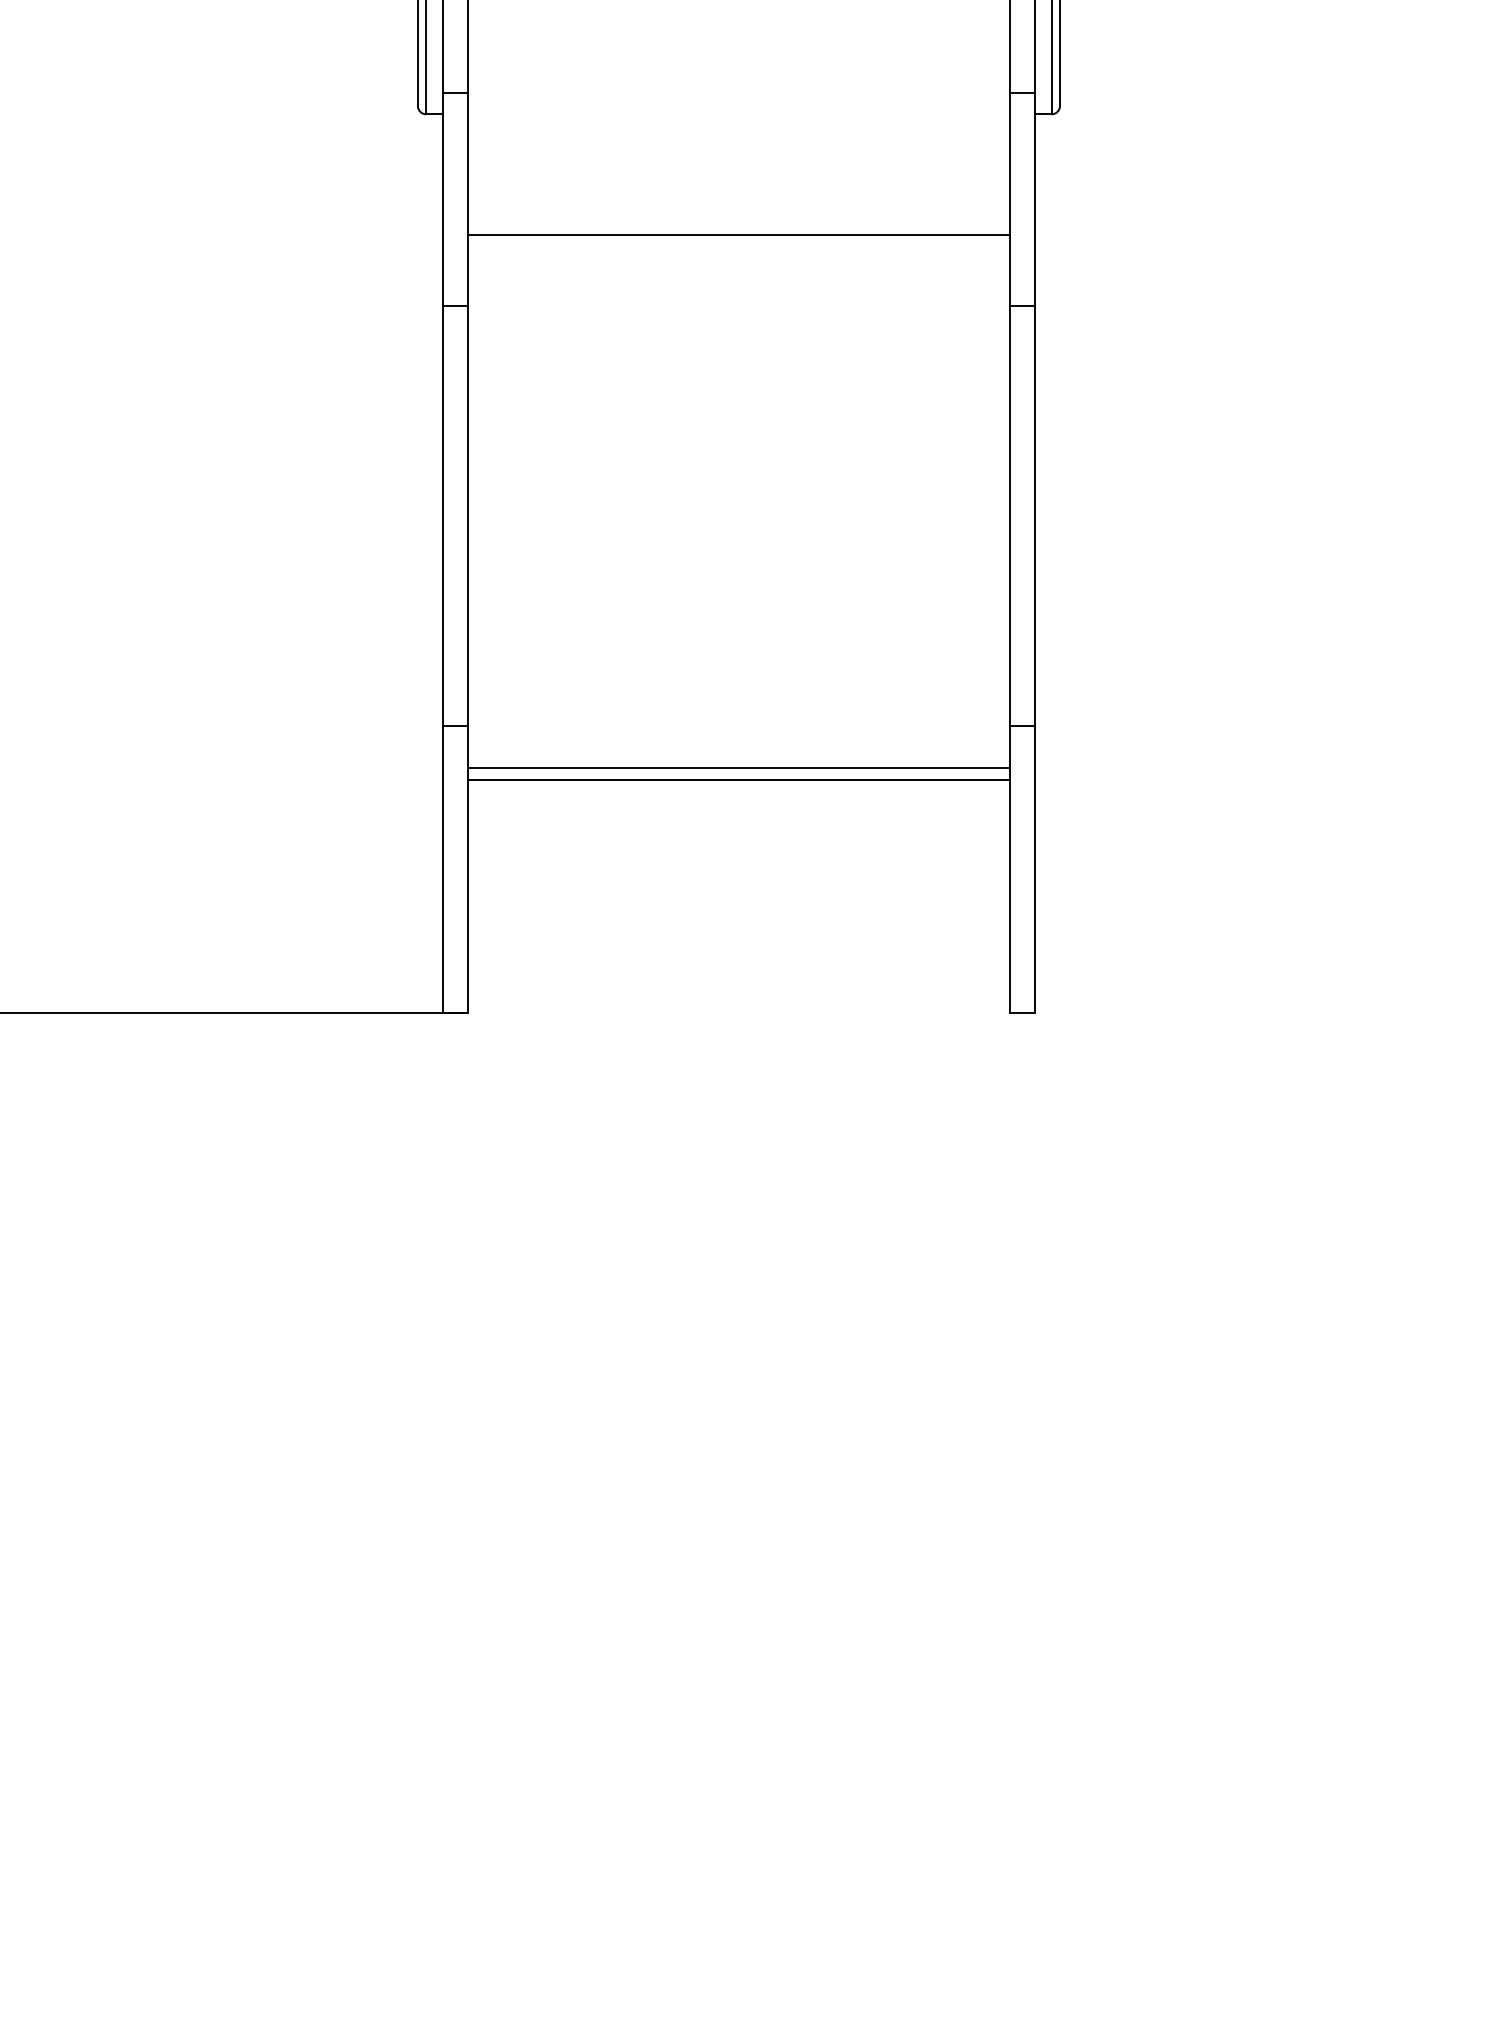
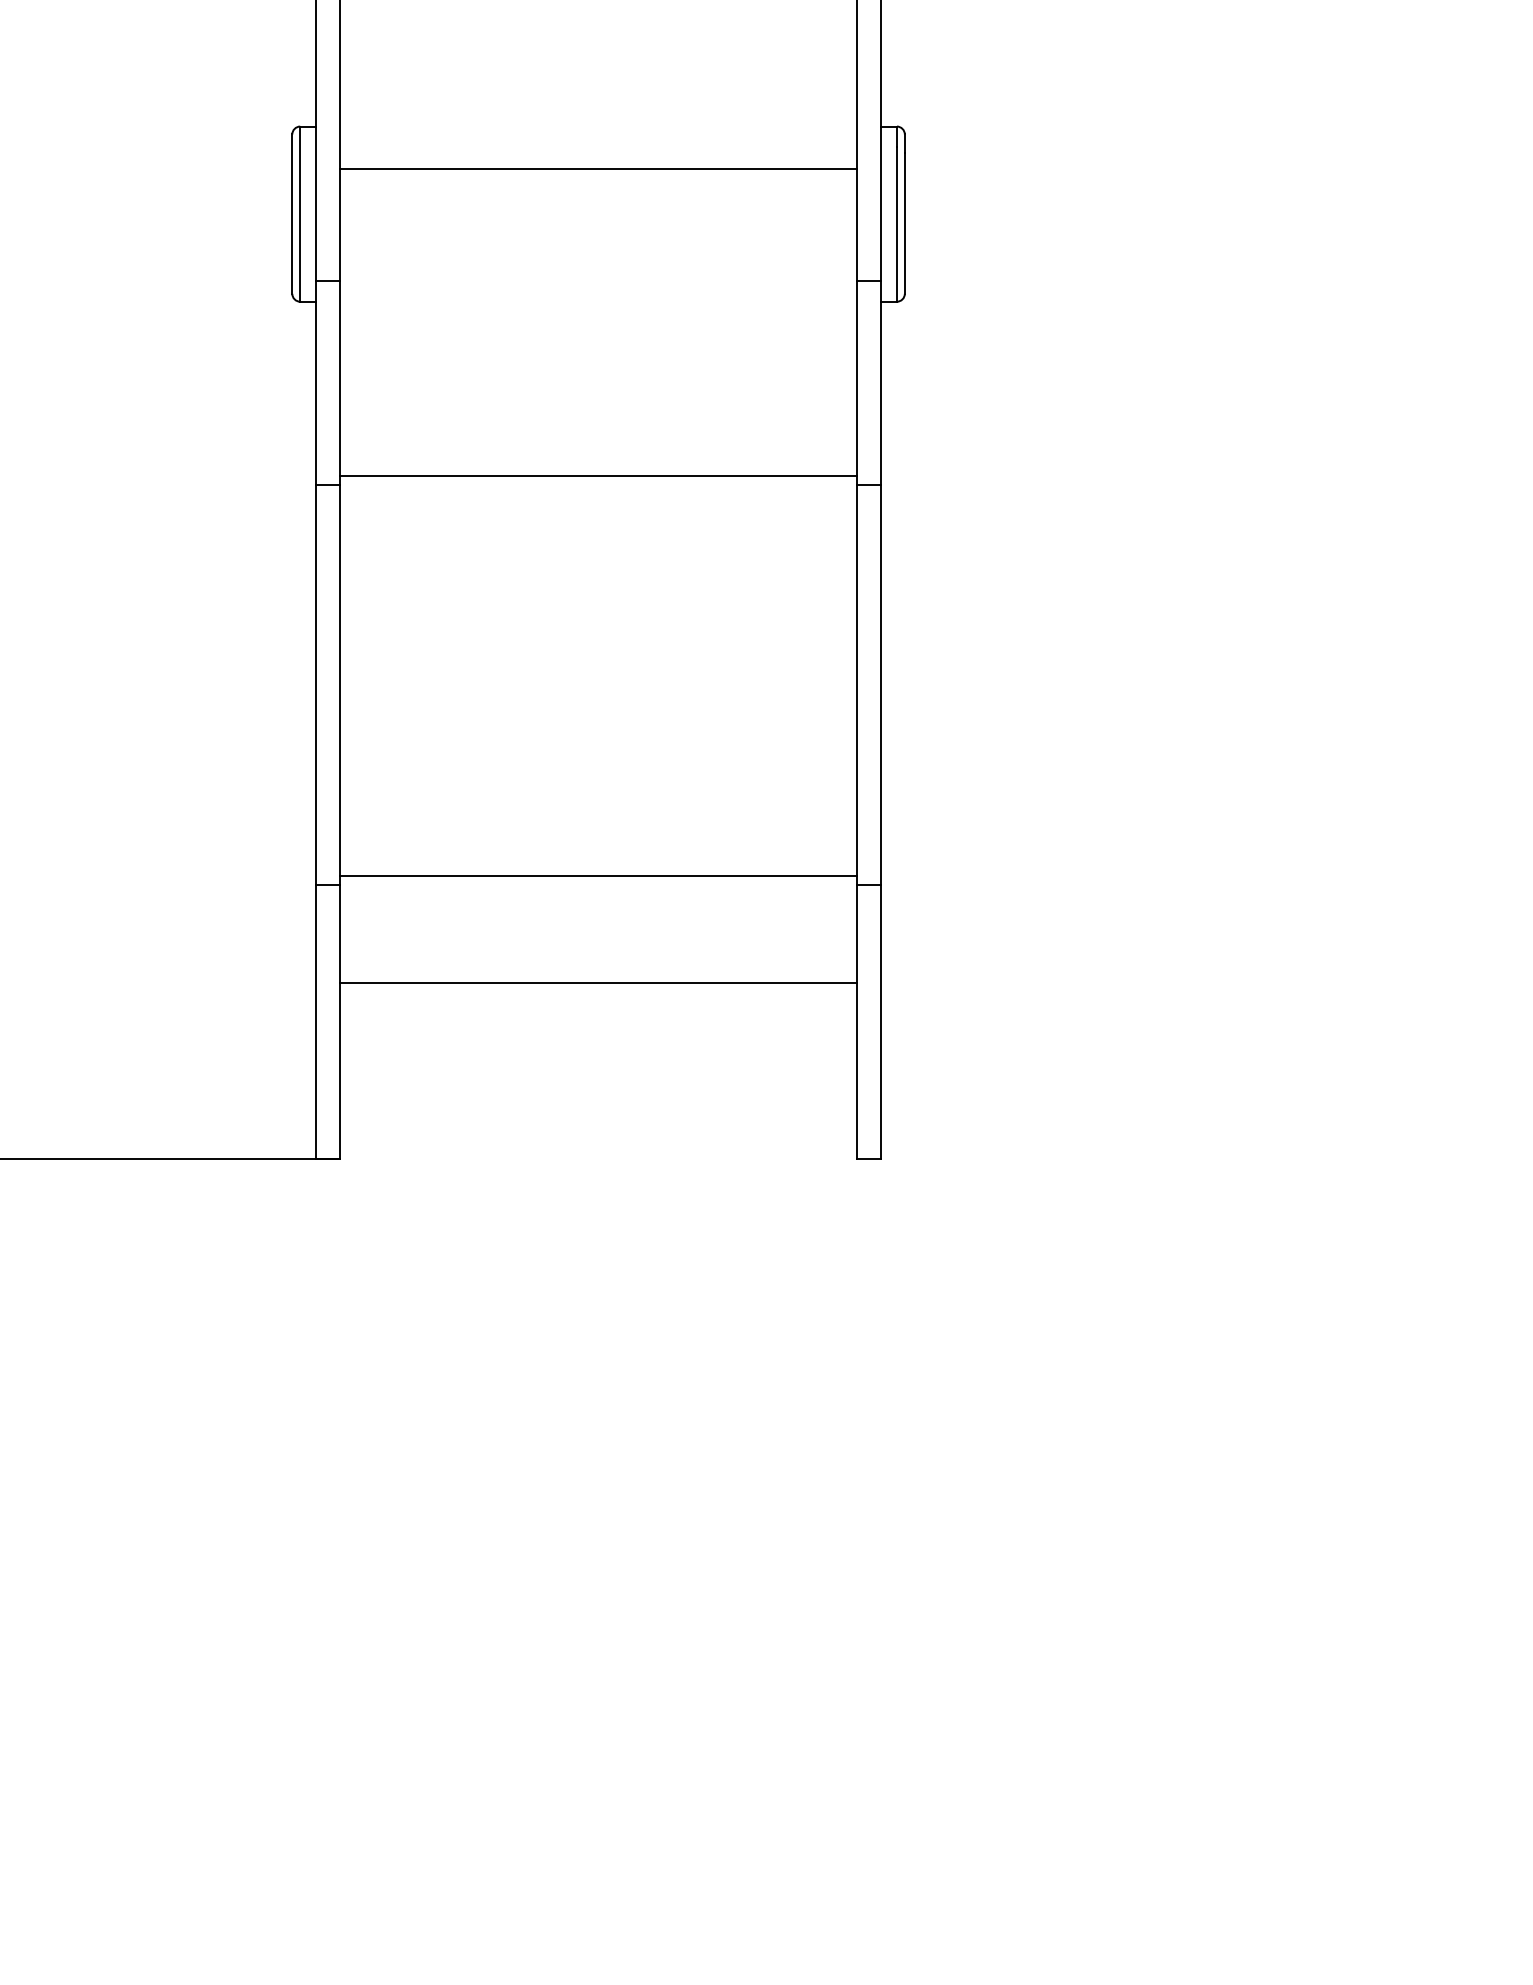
line: (738, 234) -> (598, 475), moved
line: (738, 768) -> (598, 876), moved
line: (738, 779) -> (598, 983), moved

